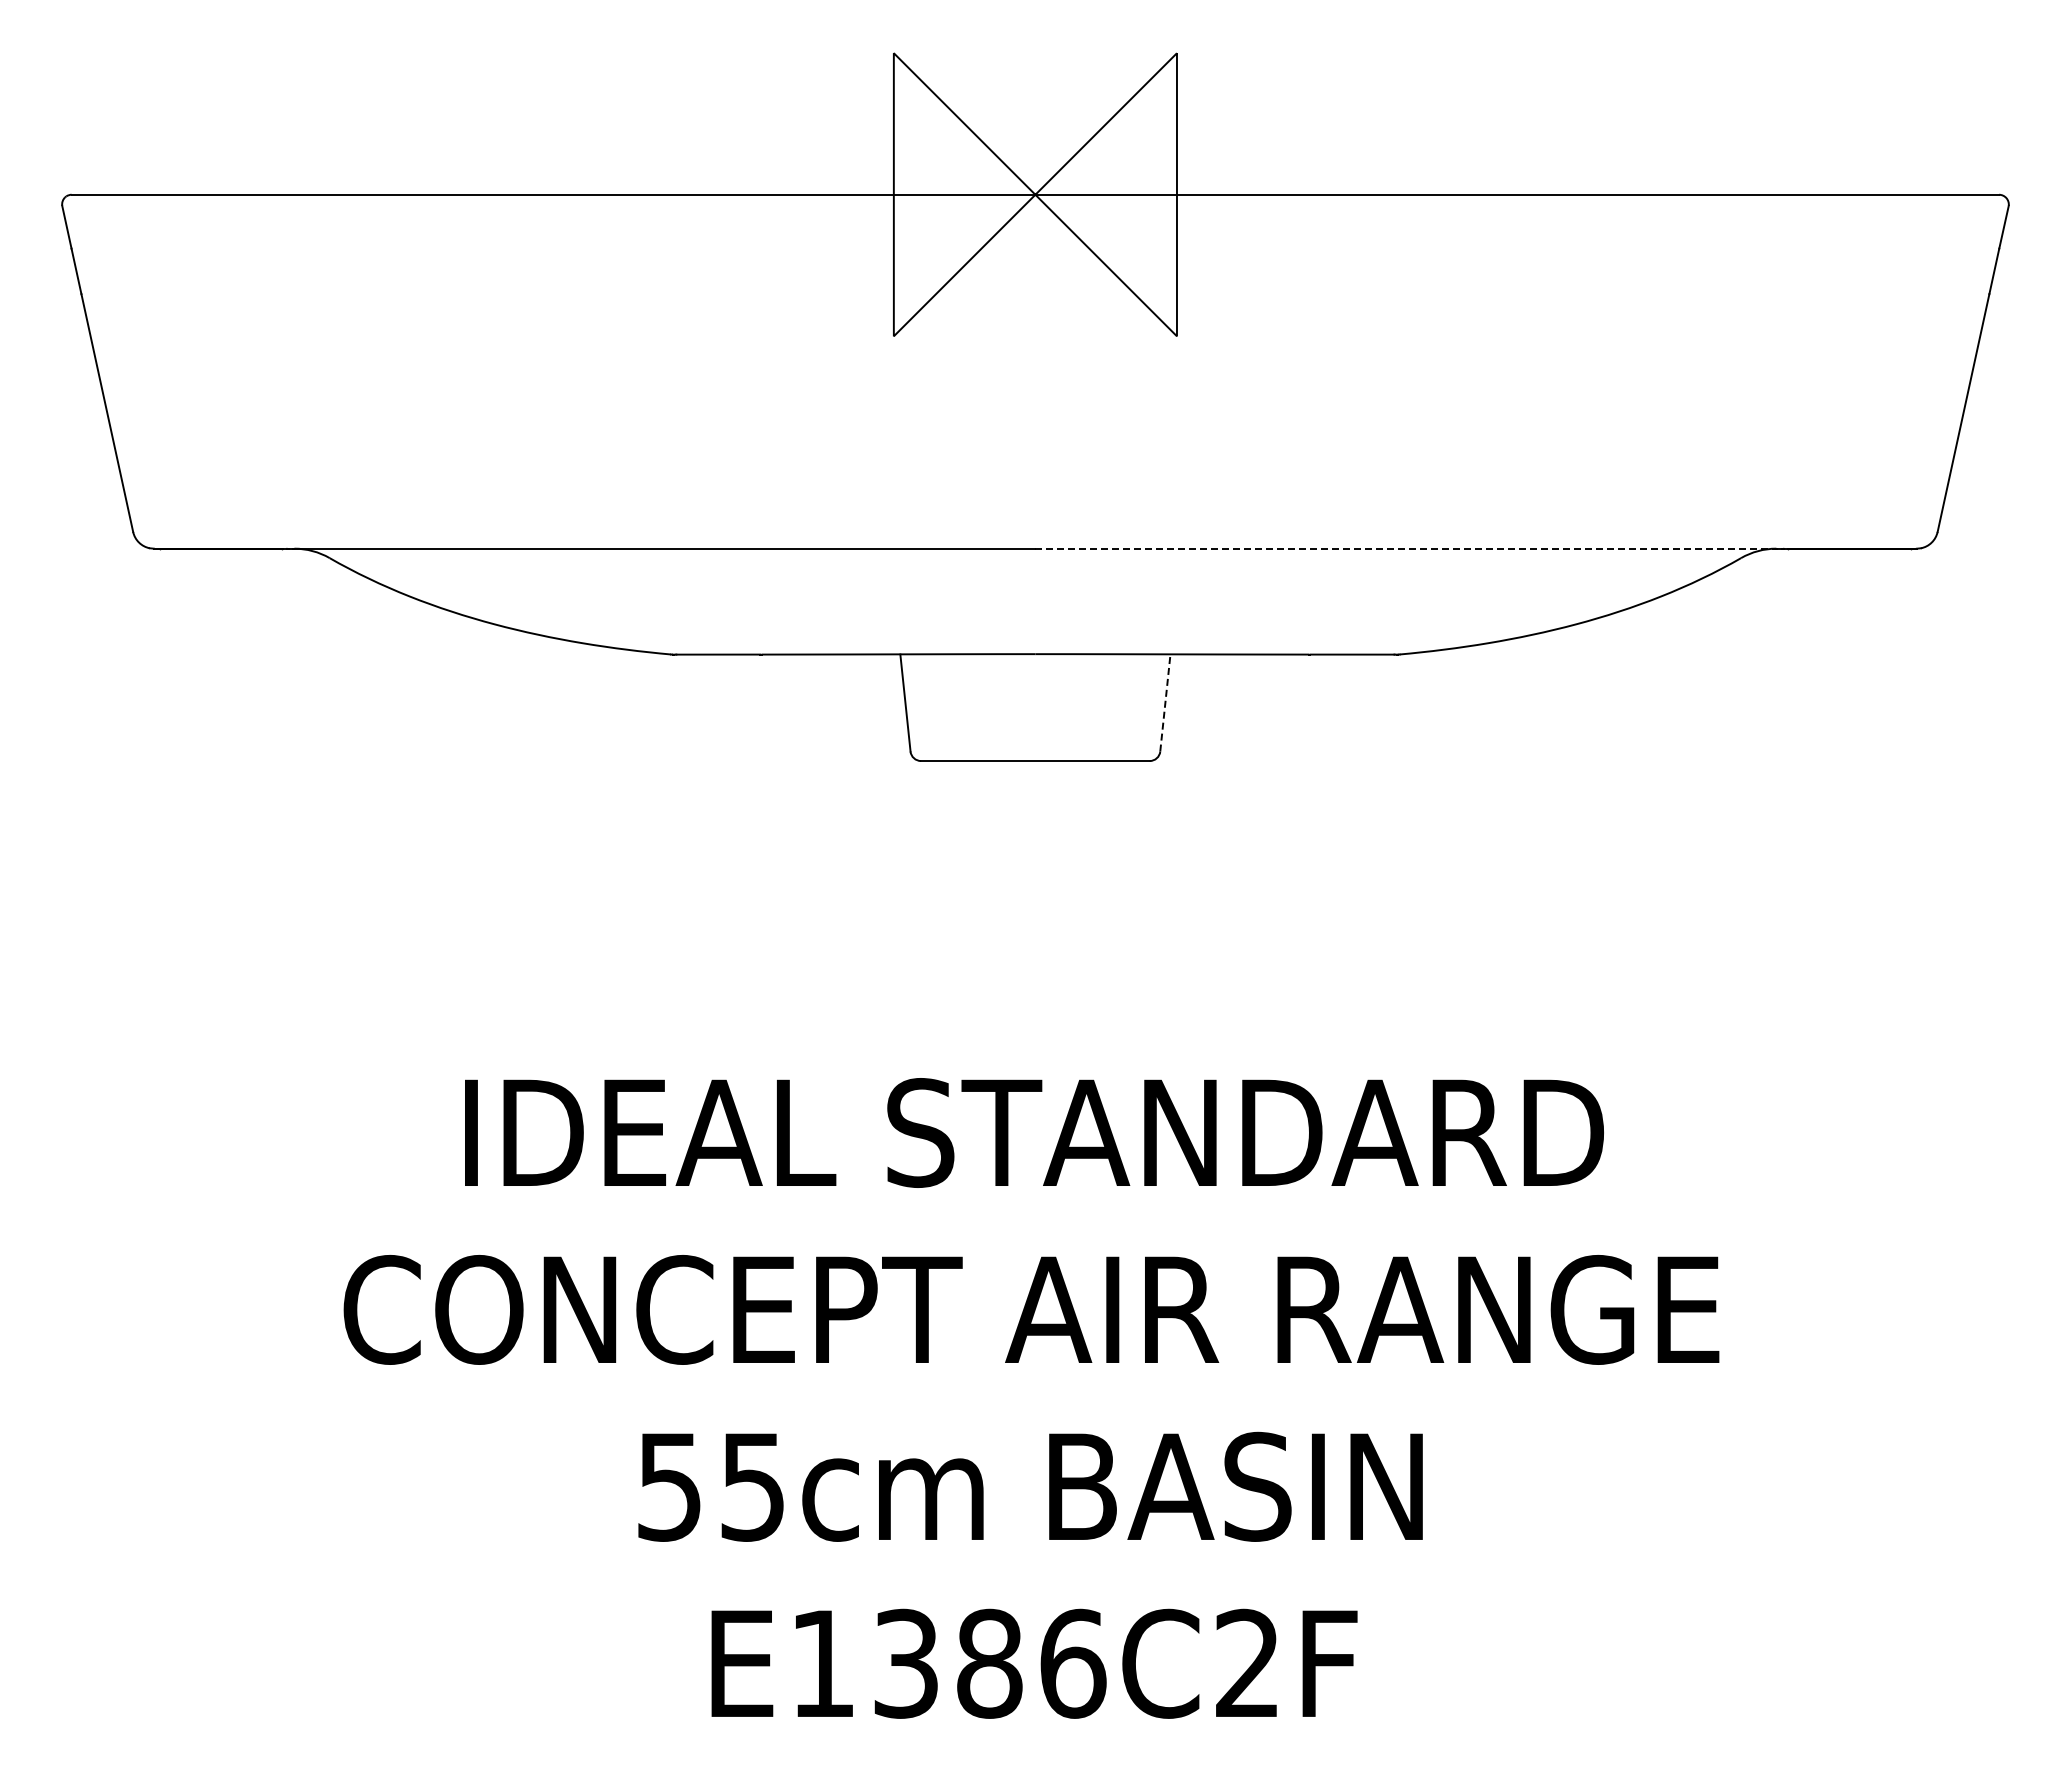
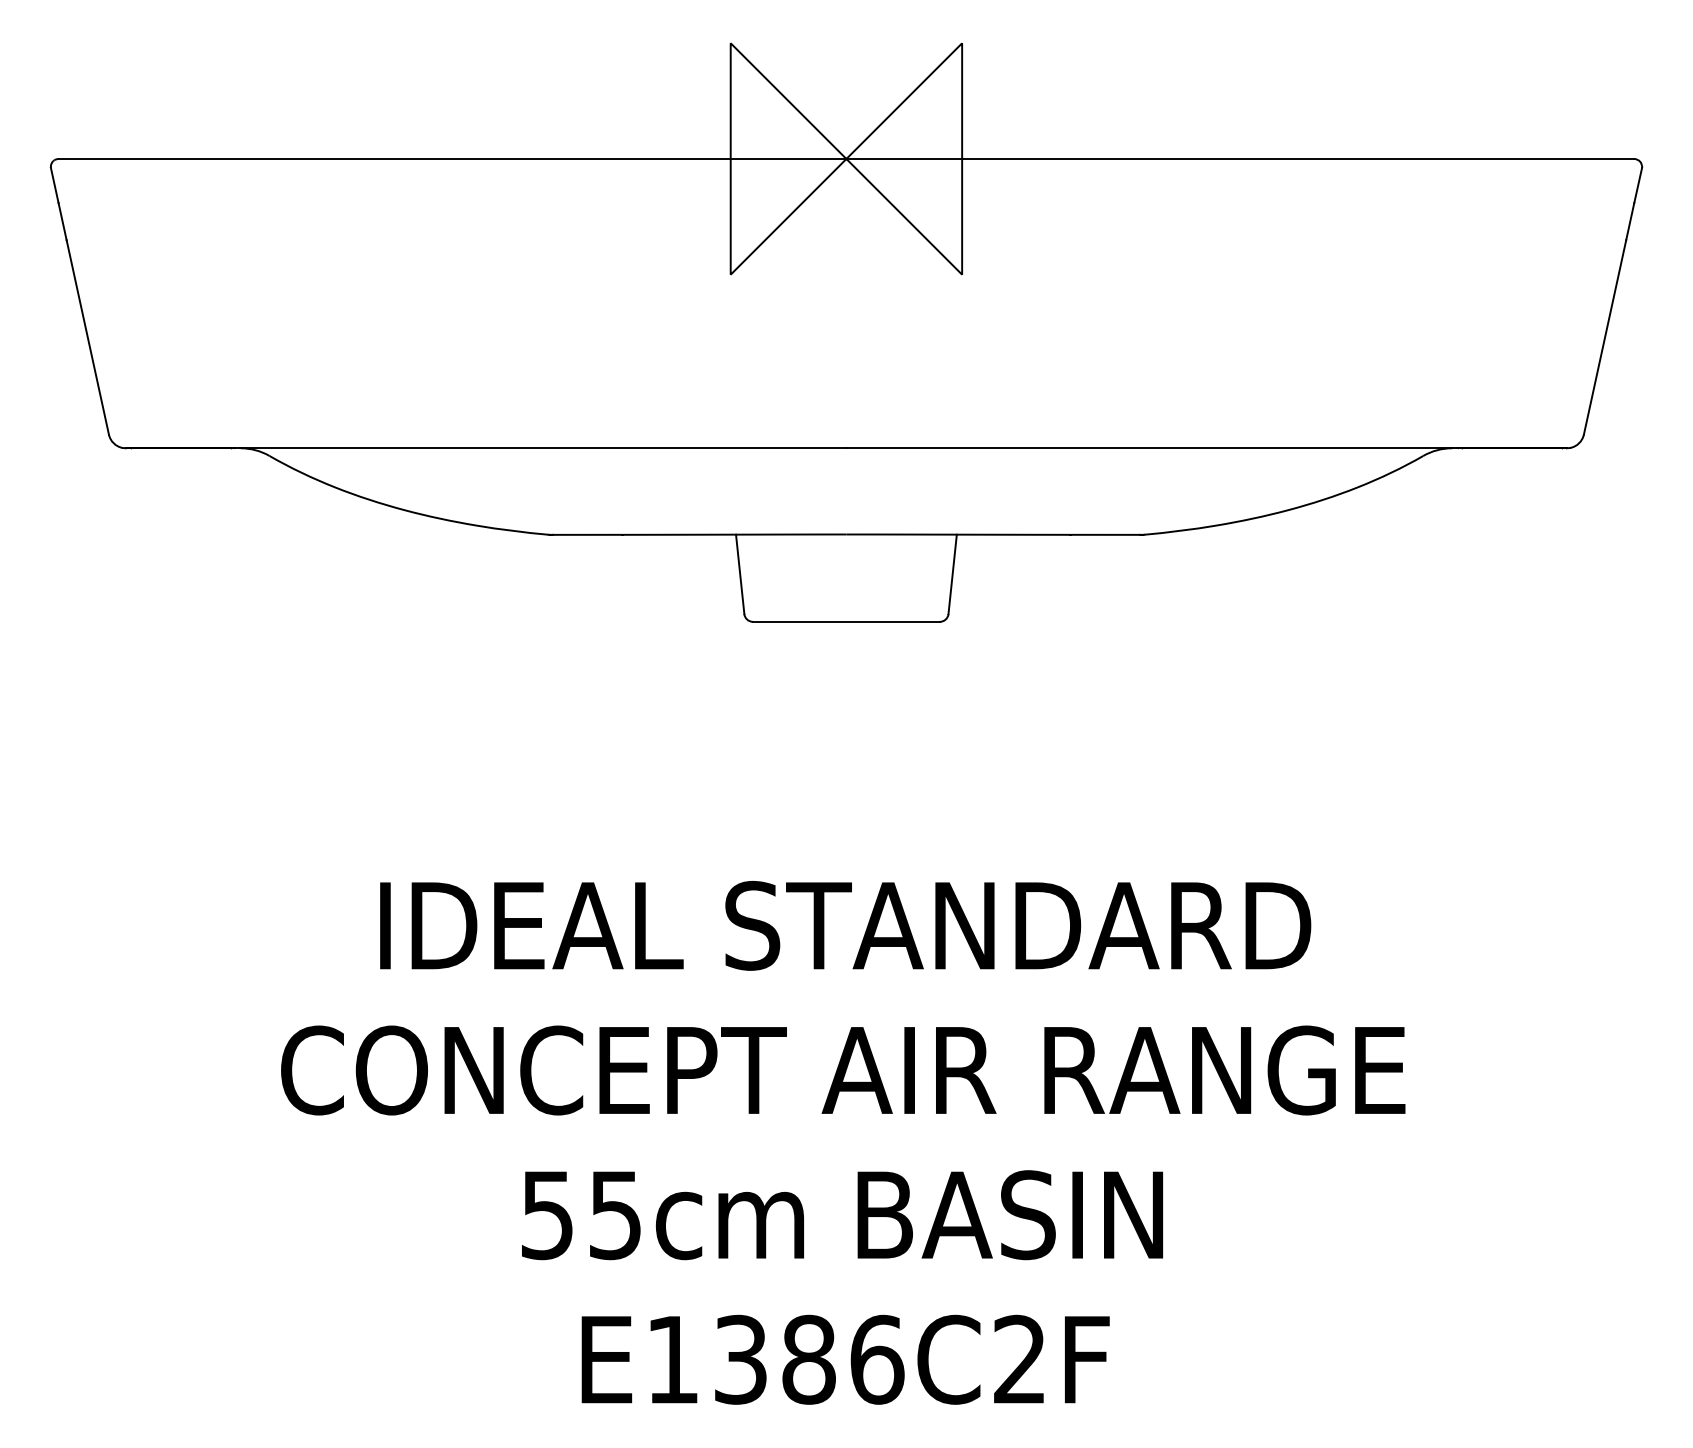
line: (1406, 548) -> (1149, 448), dashed -> solid
line: (1165, 703) -> (952, 574), dashed -> solid

